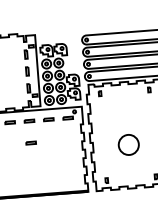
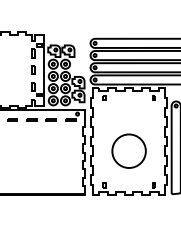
part: (30, 142) -> (31, 141), removed
circle: (128, 144) -> (128, 150), size x1.67

